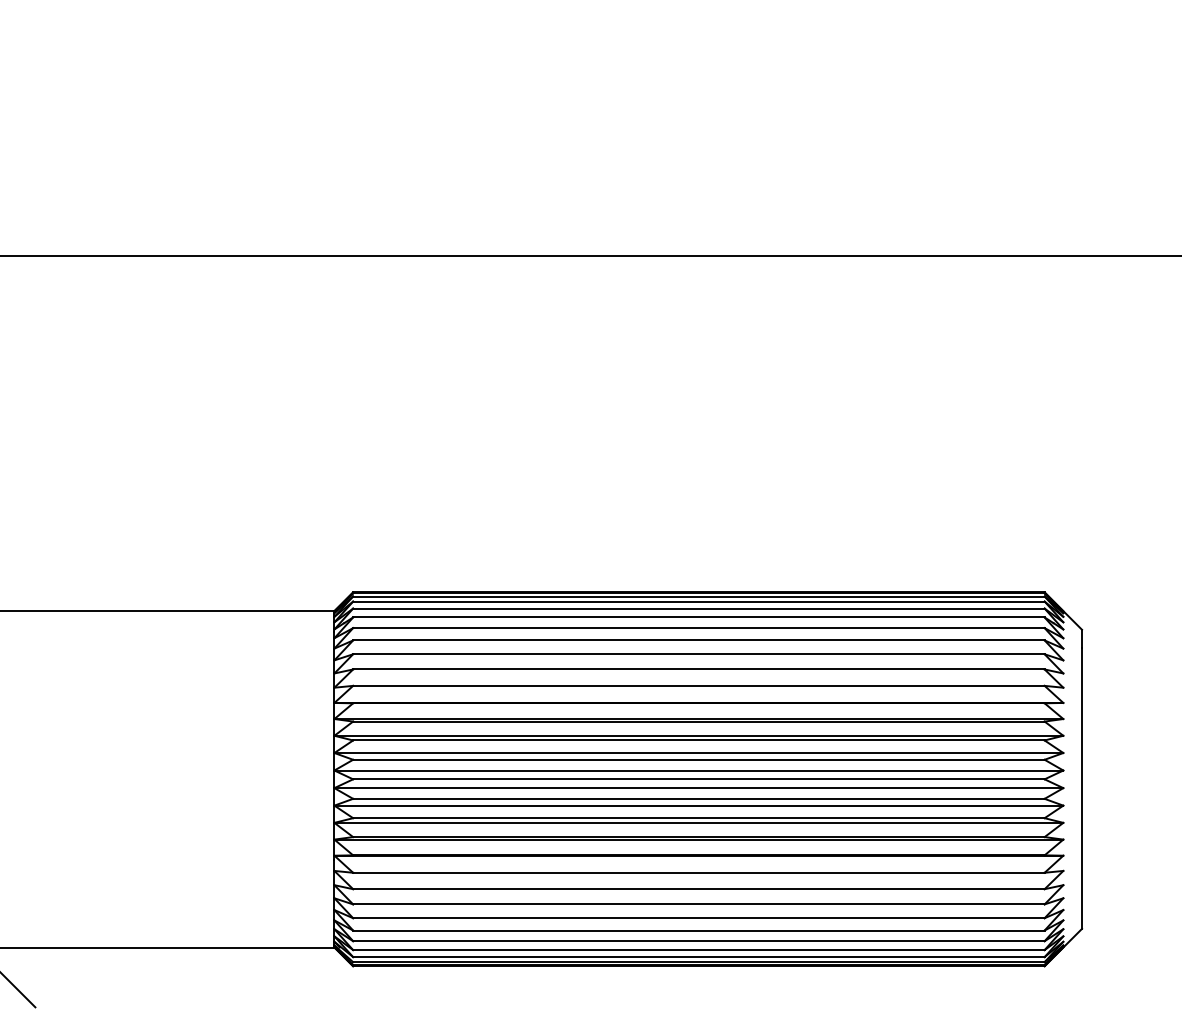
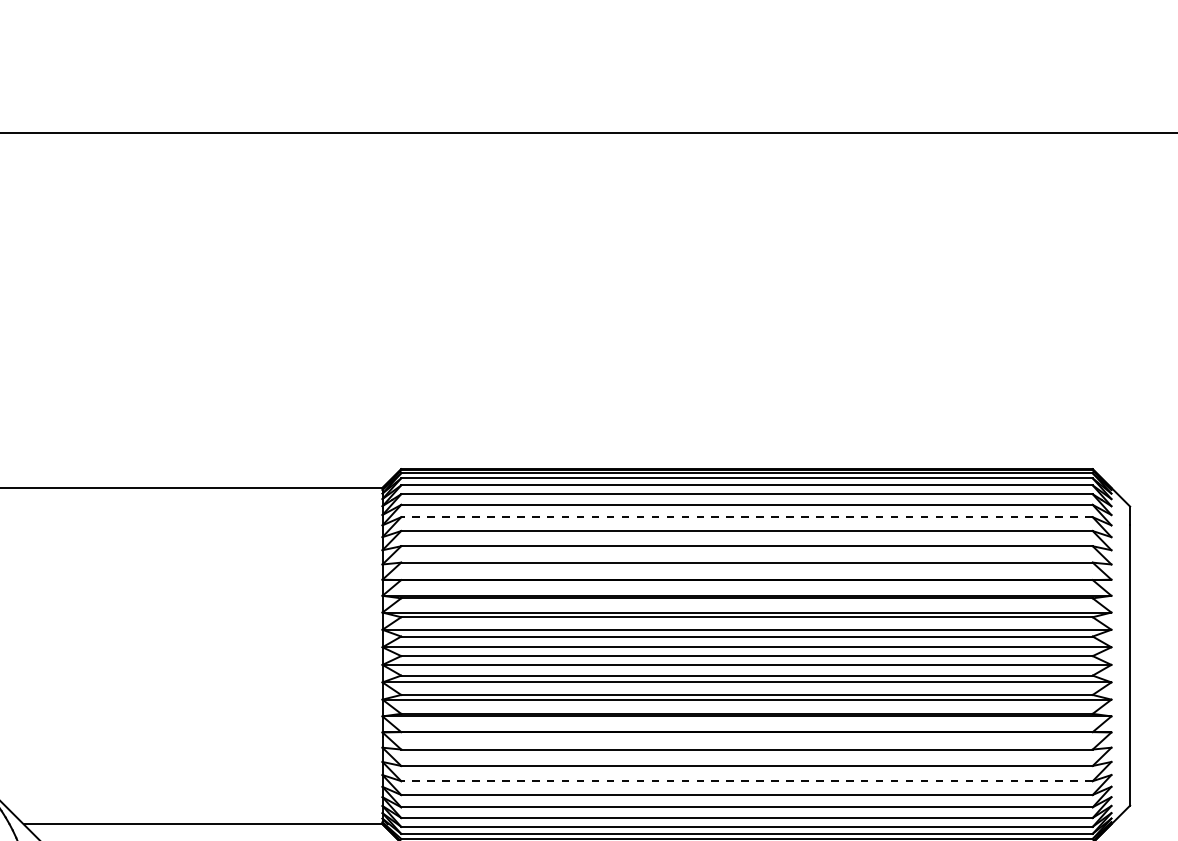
line: (698, 640) -> (746, 517), solid -> dashed
line: (698, 904) -> (746, 781), solid -> dashed

